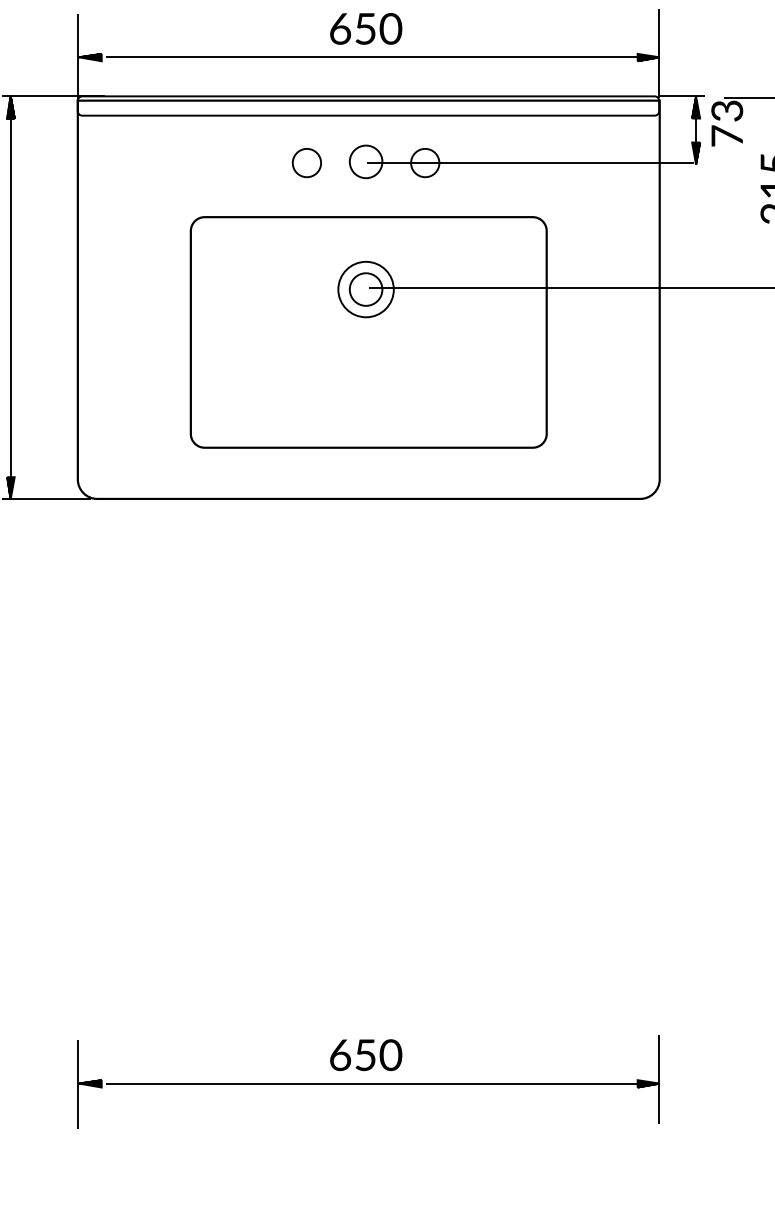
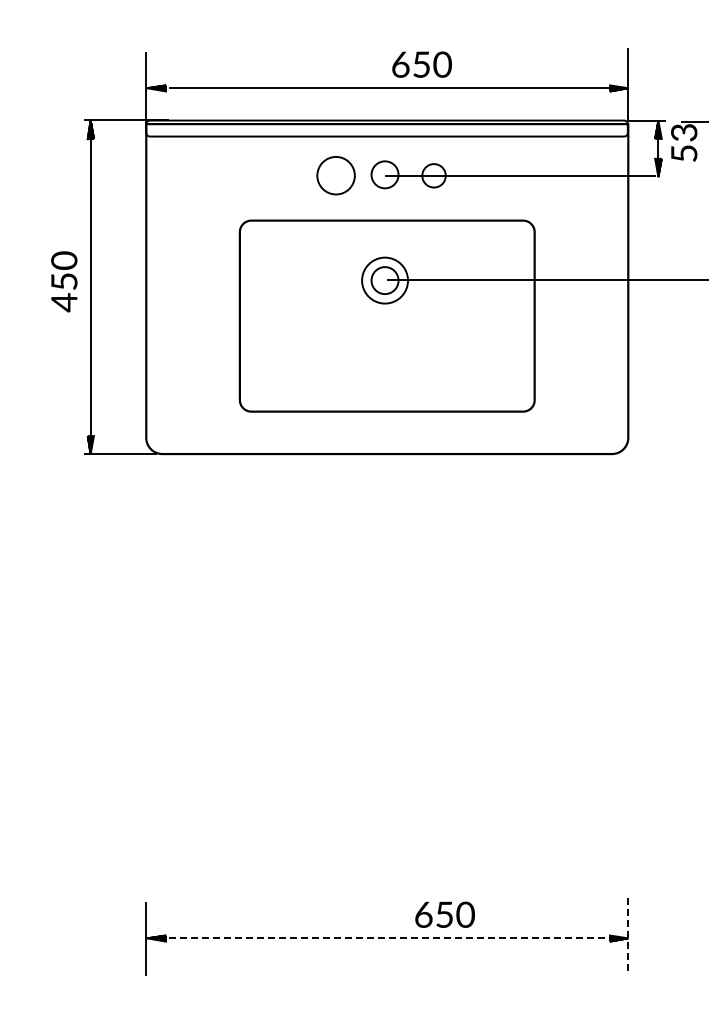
text: (365, 28) -> (421, 64), moved
text: (727, 136) -> (684, 153), 73 -> 53
part: (306, 162) -> (335, 175), size x1.6
text: (365, 1054) -> (444, 914), moved
line: (658, 1080) -> (627, 935), solid -> dashed
line: (376, 1083) -> (393, 938), solid -> dashed

